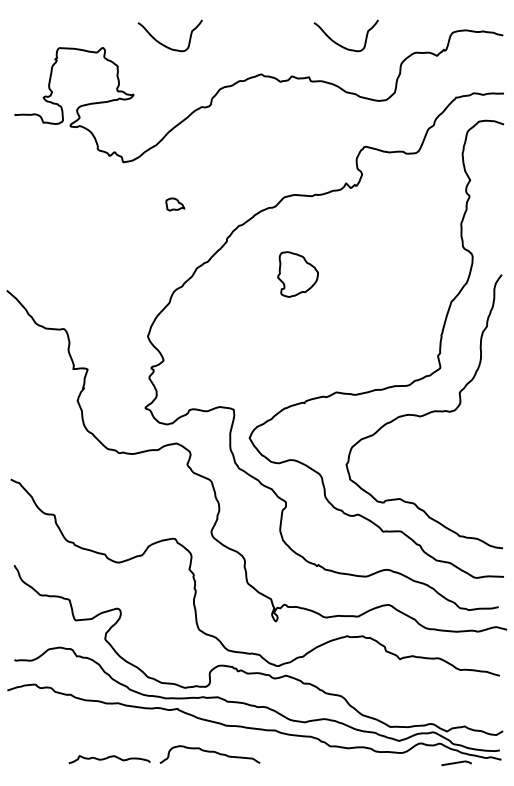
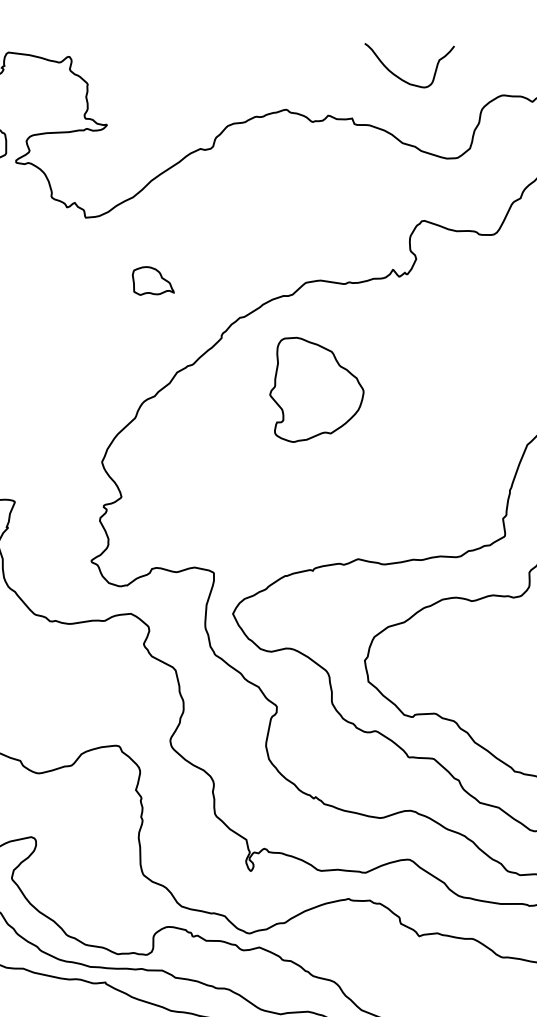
curve: (164, 44) -> (154, 58), removed
part: (175, 204) -> (153, 281), size x1.67
part: (297, 274) -> (316, 391), size x1.67

